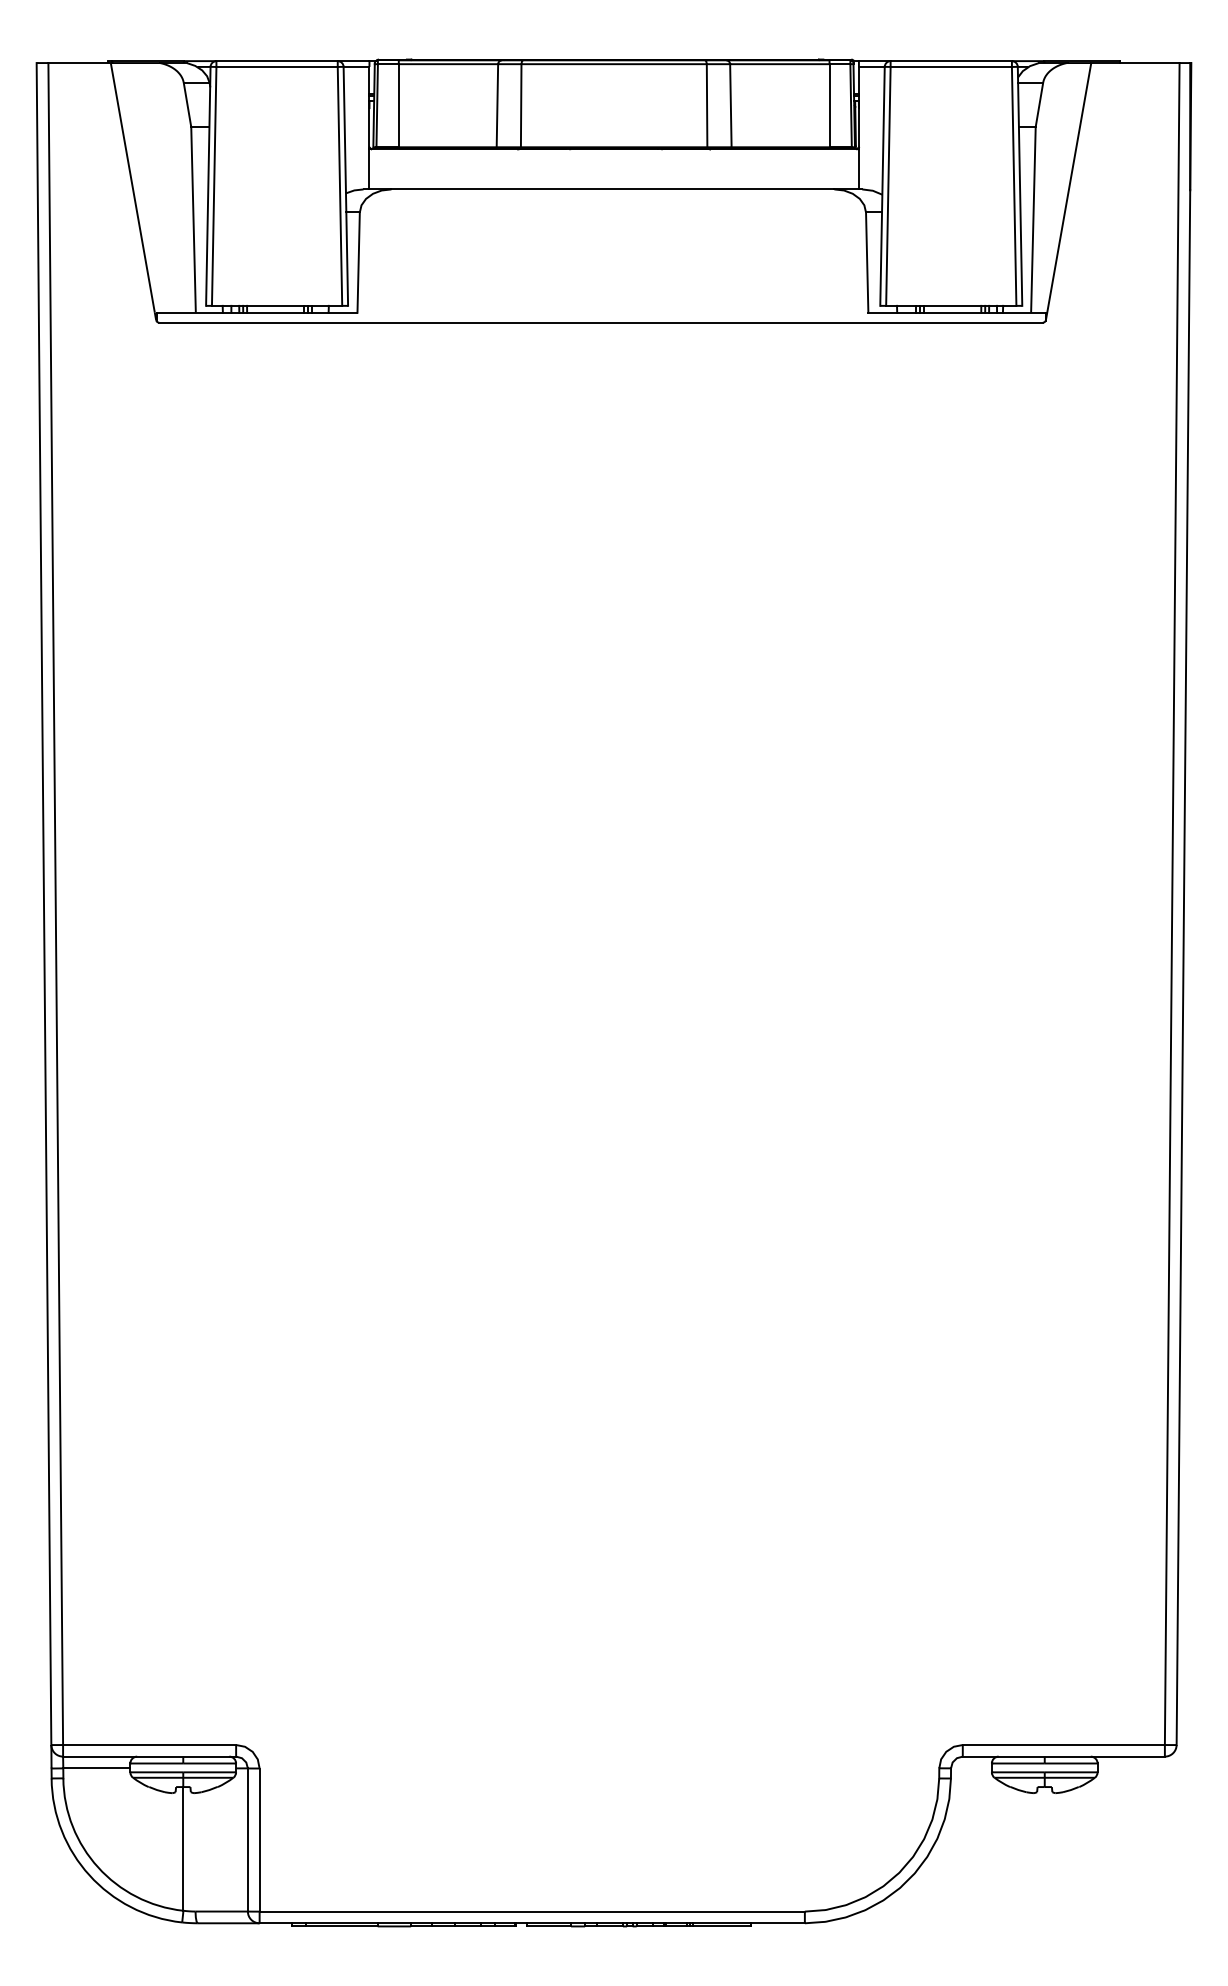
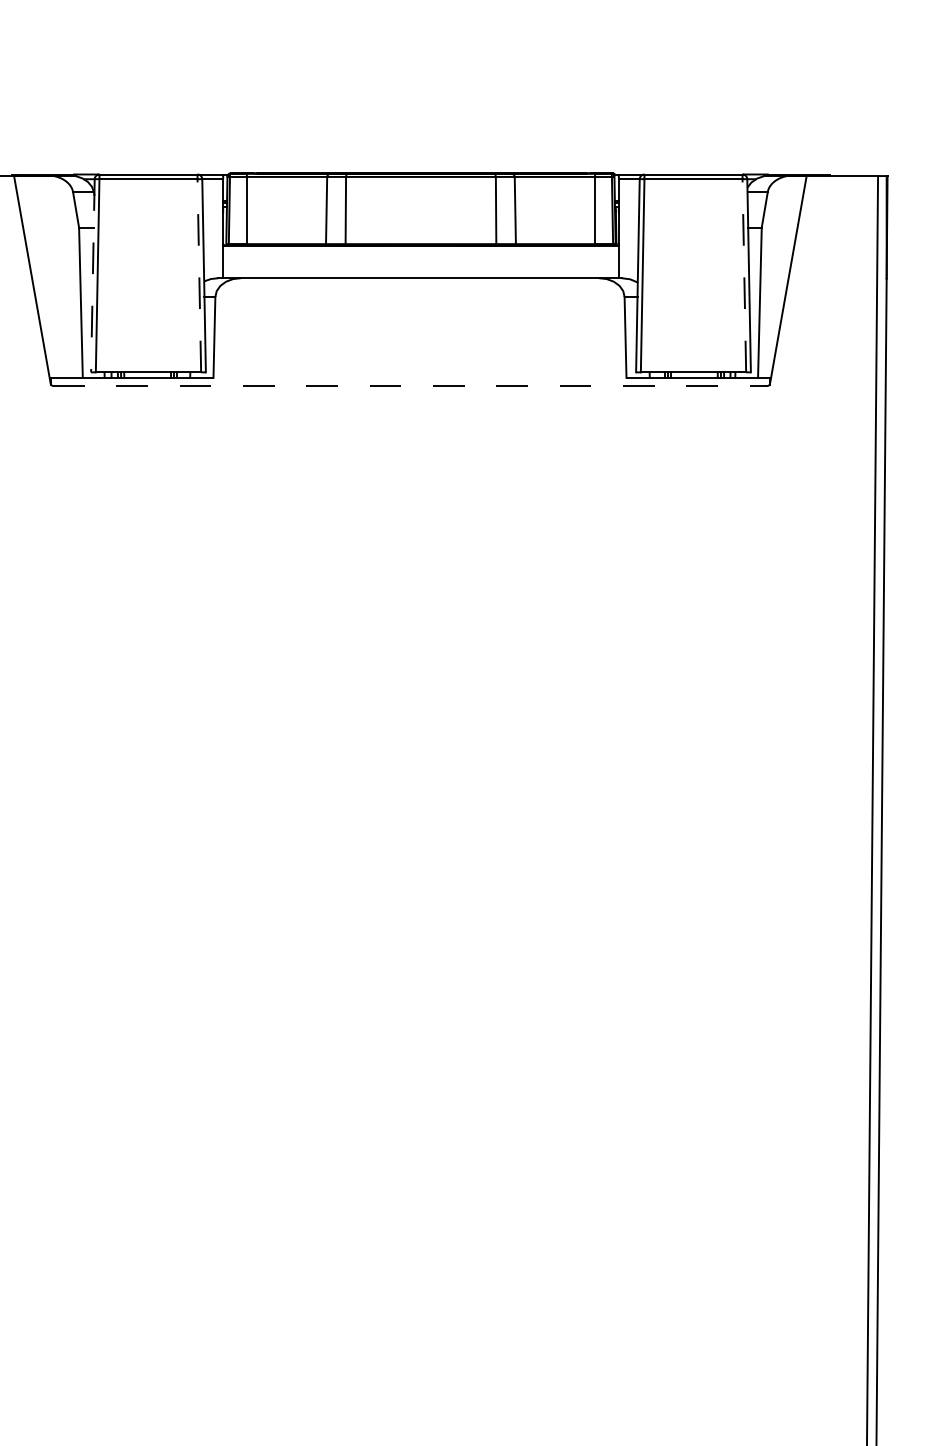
line: (339, 185) -> (198, 275), solid -> dashed
line: (1014, 185) -> (744, 275), solid -> dashed
line: (208, 186) -> (93, 275), solid -> dashed
line: (601, 322) -> (410, 385), solid -> dashed

